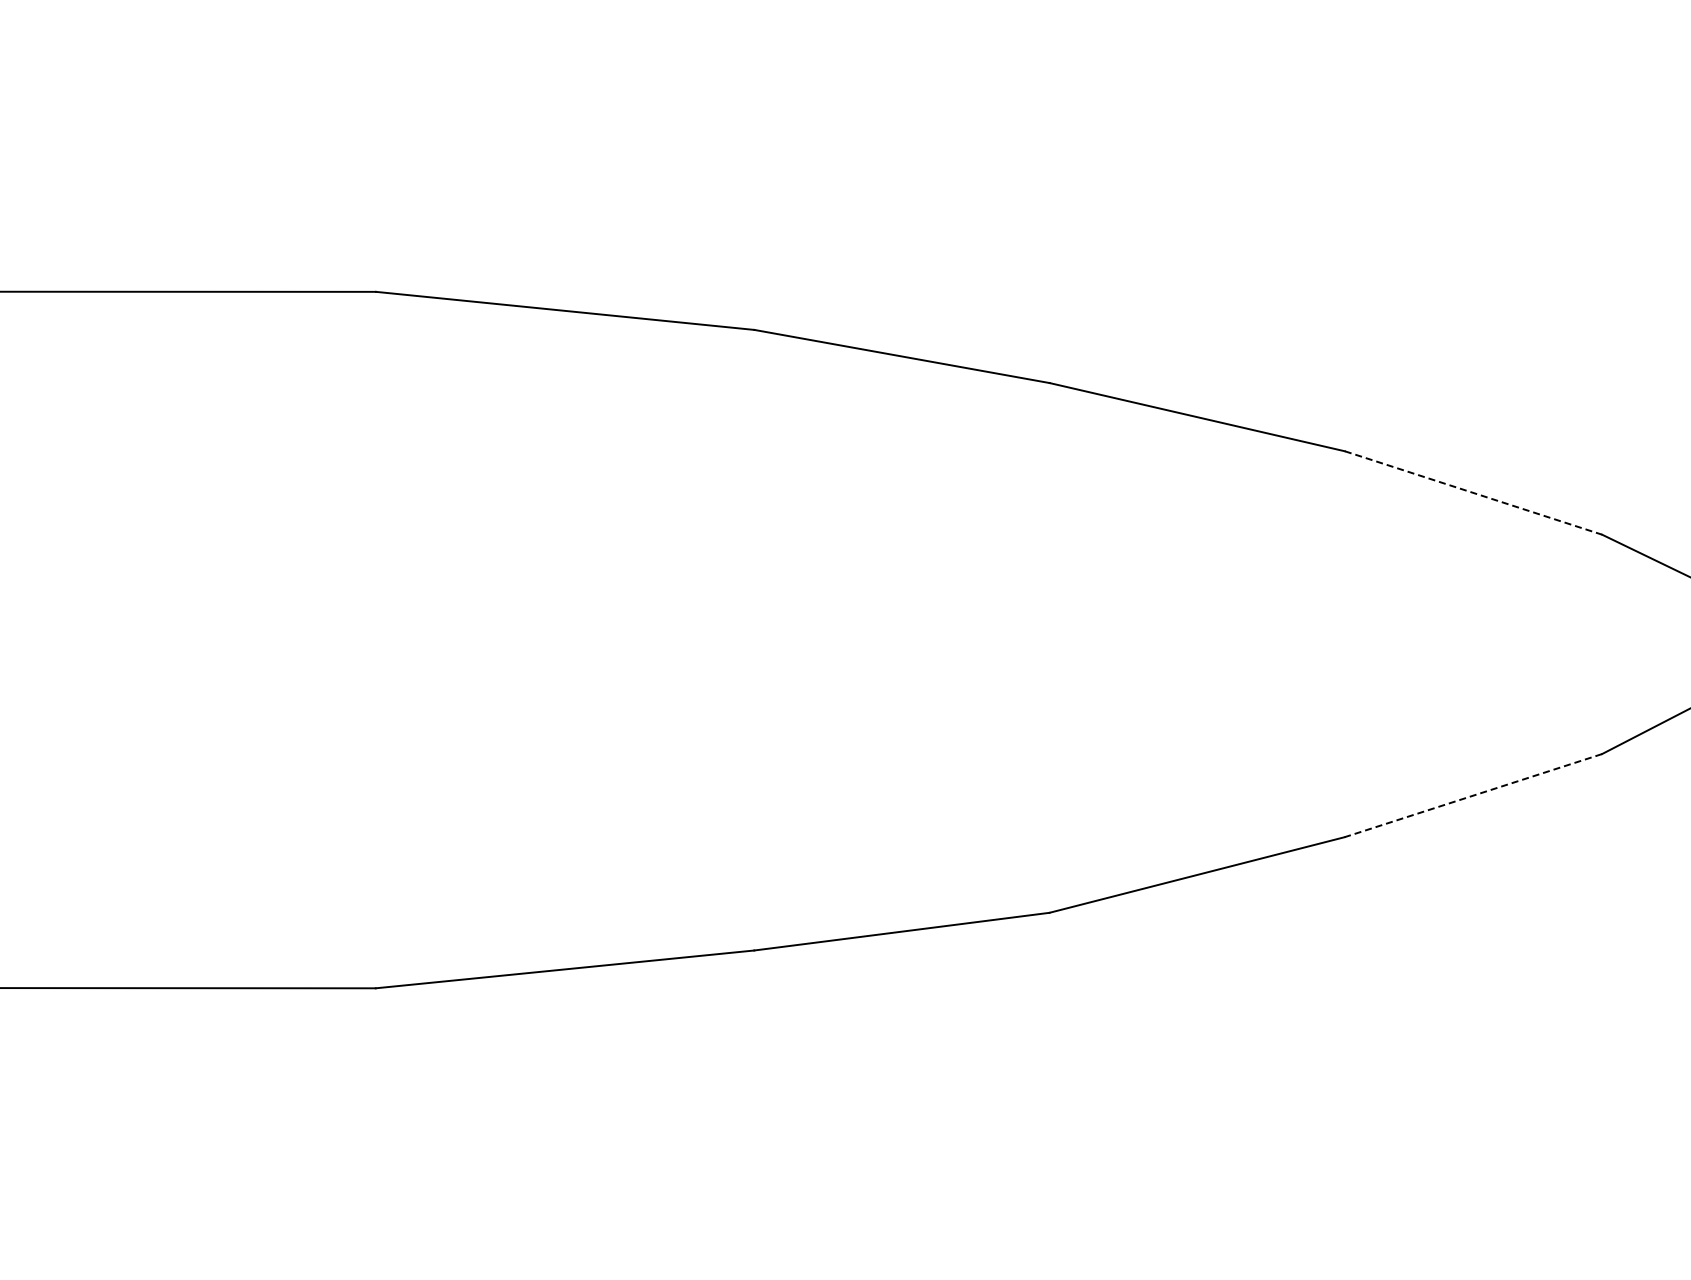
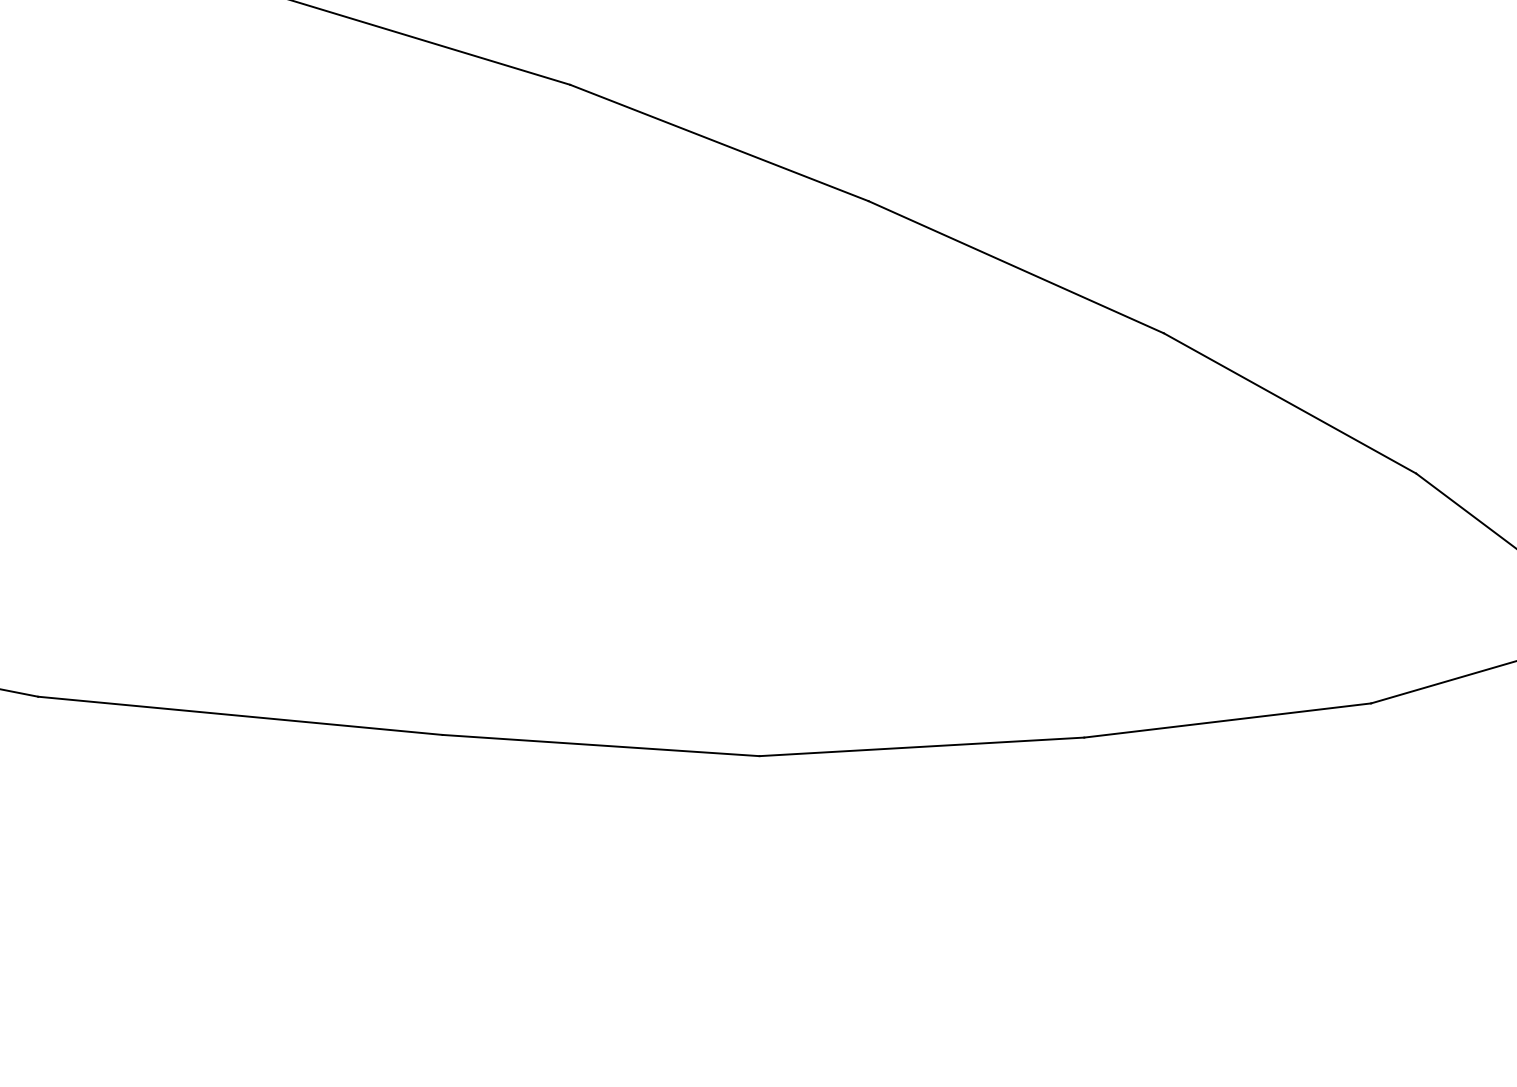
line: (1473, 493) -> (1289, 403), dashed -> solid
line: (1472, 795) -> (1226, 720), dashed -> solid

